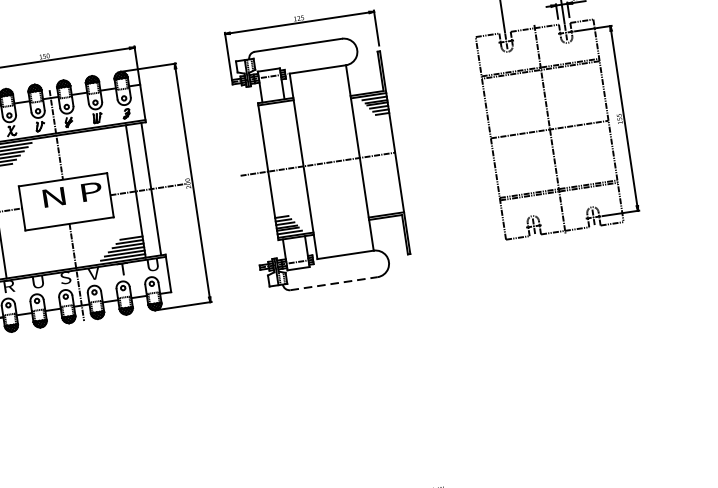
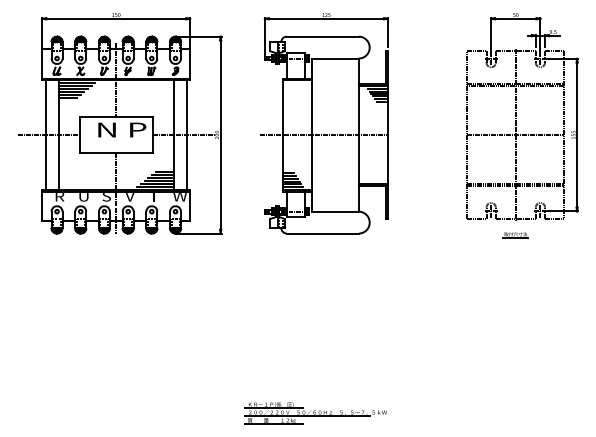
part: (567, 251) -> (515, 235), added
text: (154, 265) -> (179, 197), U -> W
line: (334, 283) -> (323, 233), dashed -> solid

